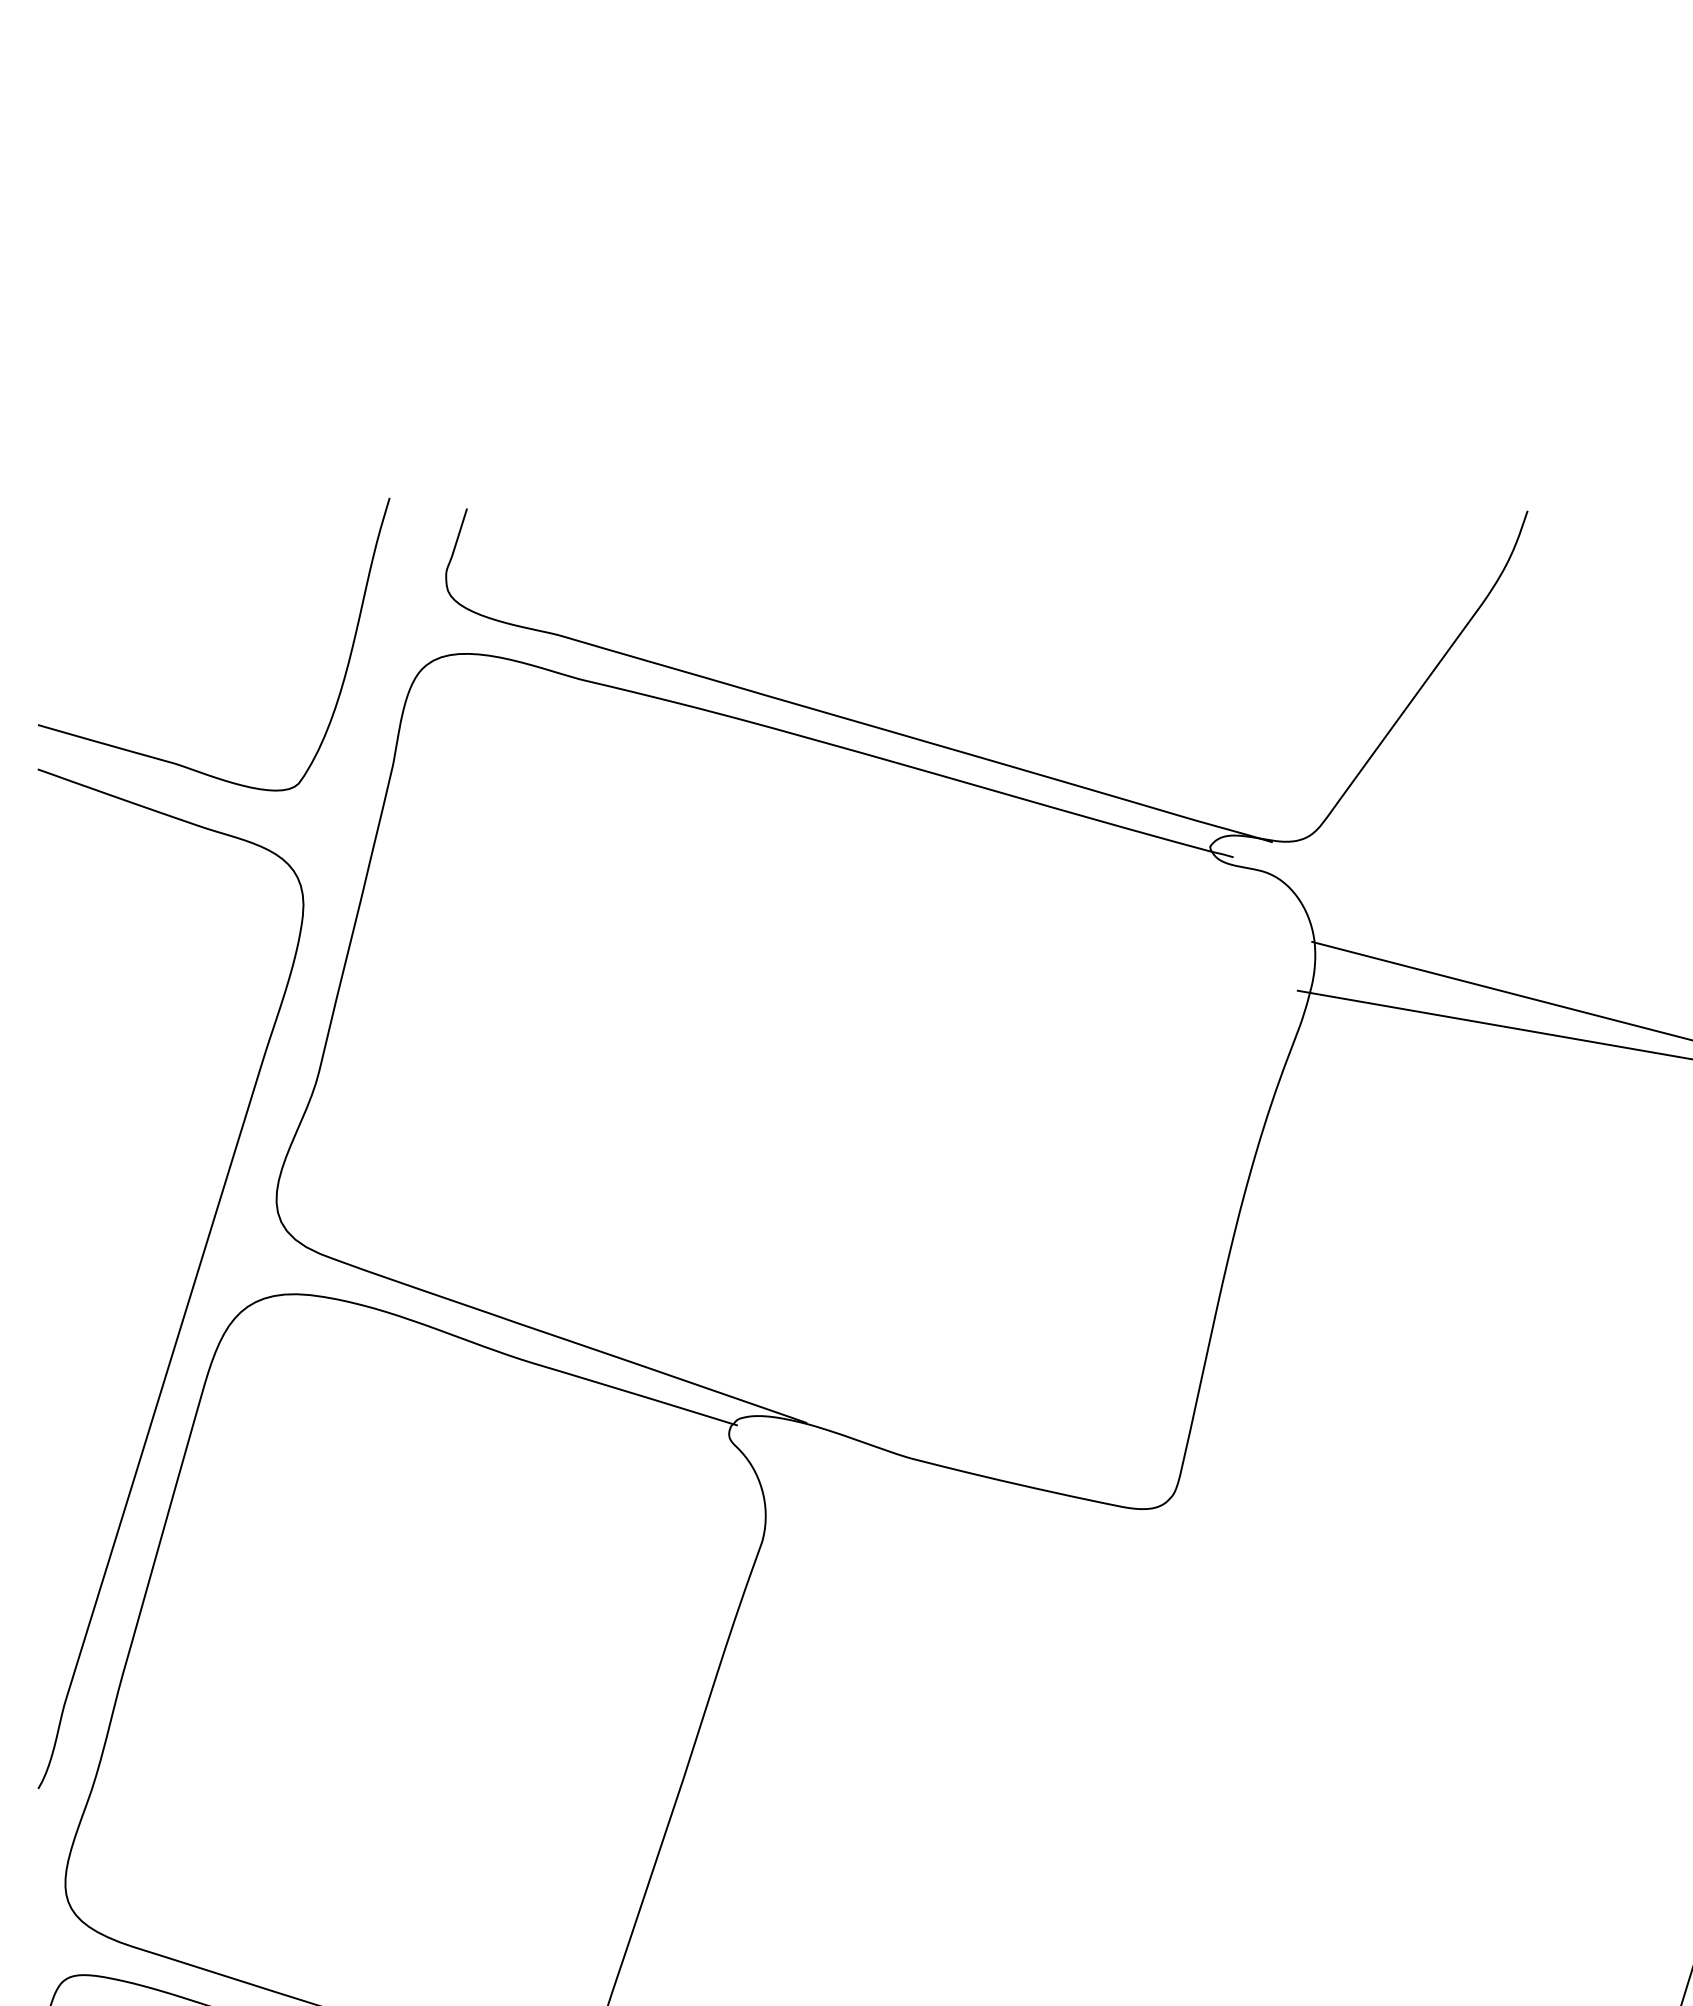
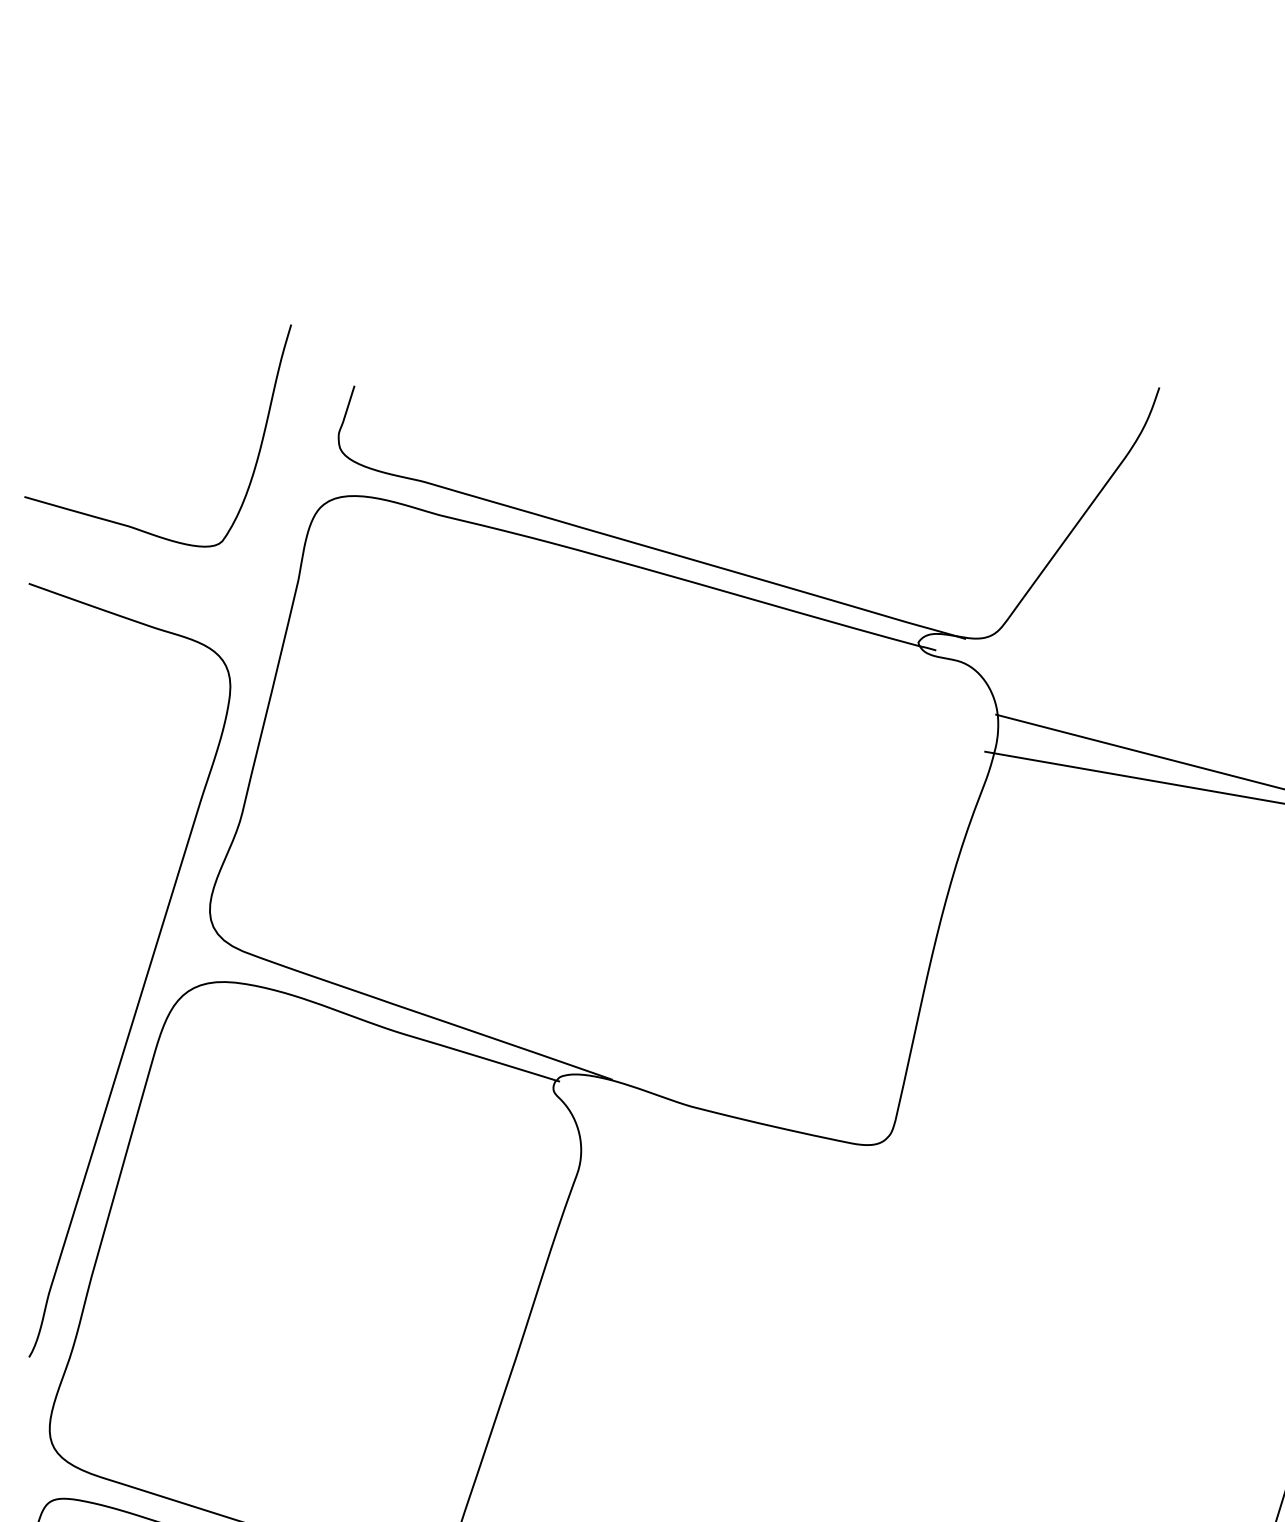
curve: (175, 762) -> (128, 525), moved

